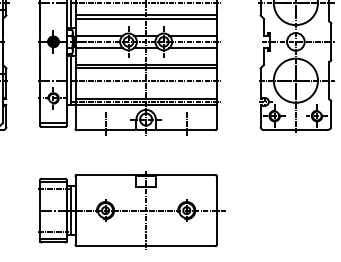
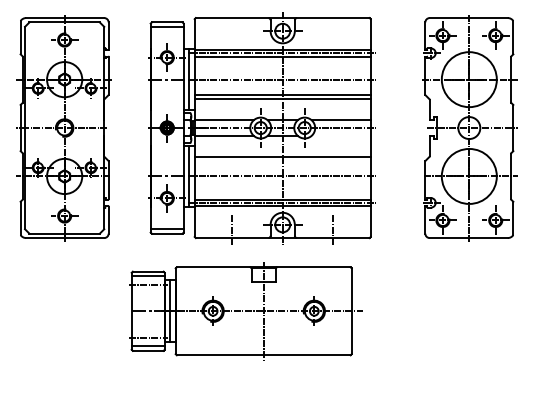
line: (192, 47) -> (340, 135), removed
line: (145, 68) -> (282, 161), removed
part: (131, 210) -> (245, 311), moved

